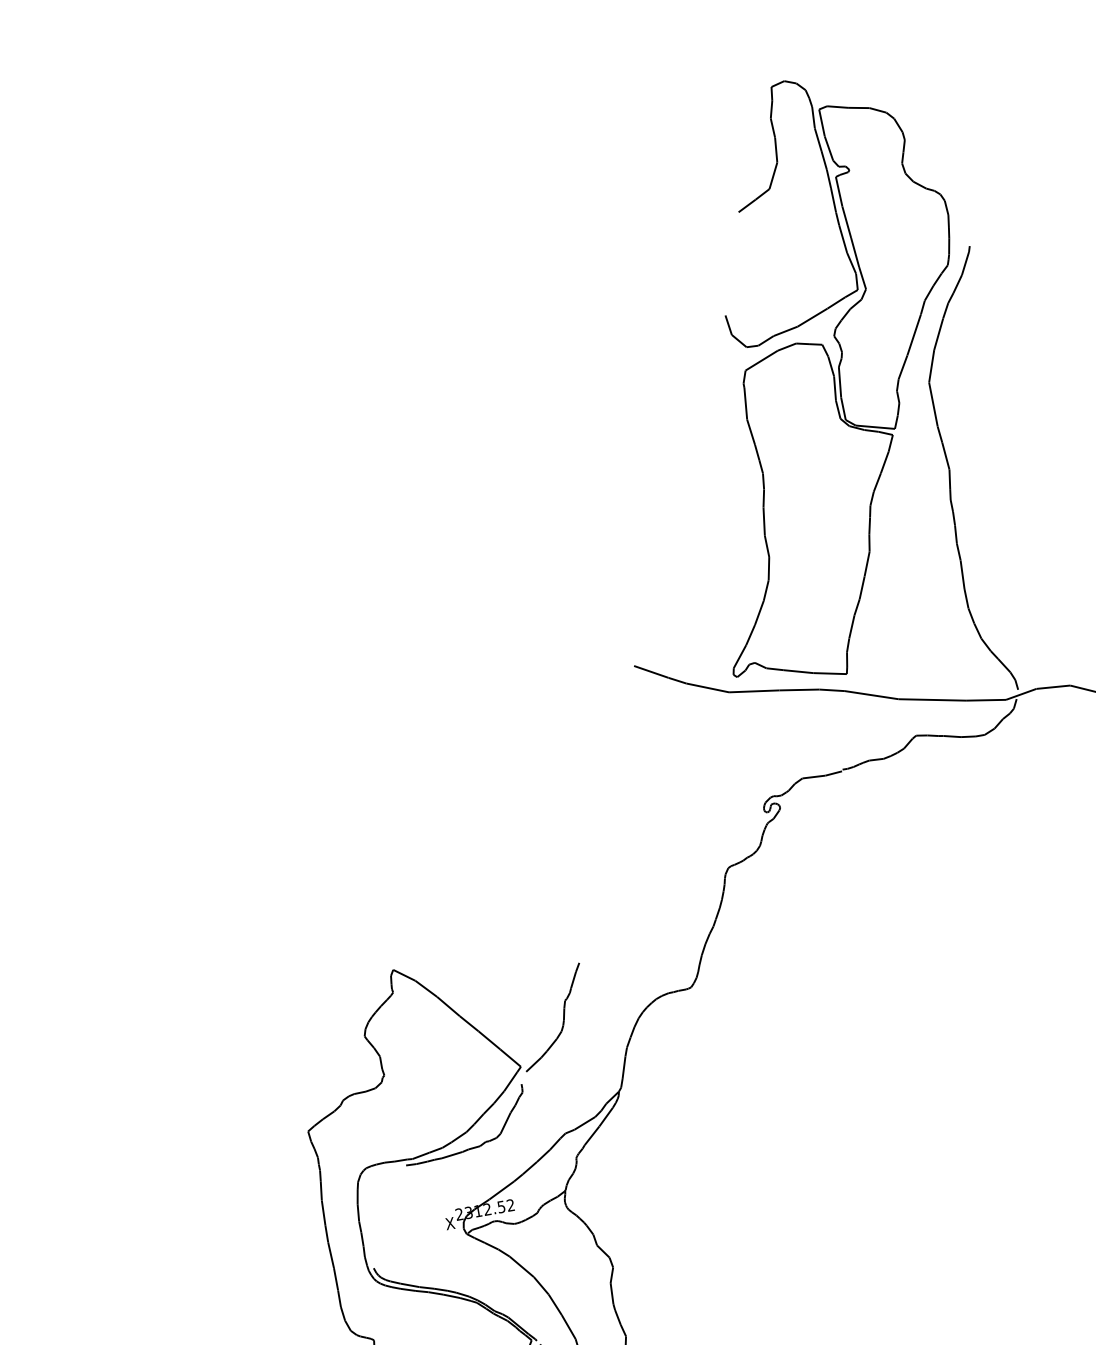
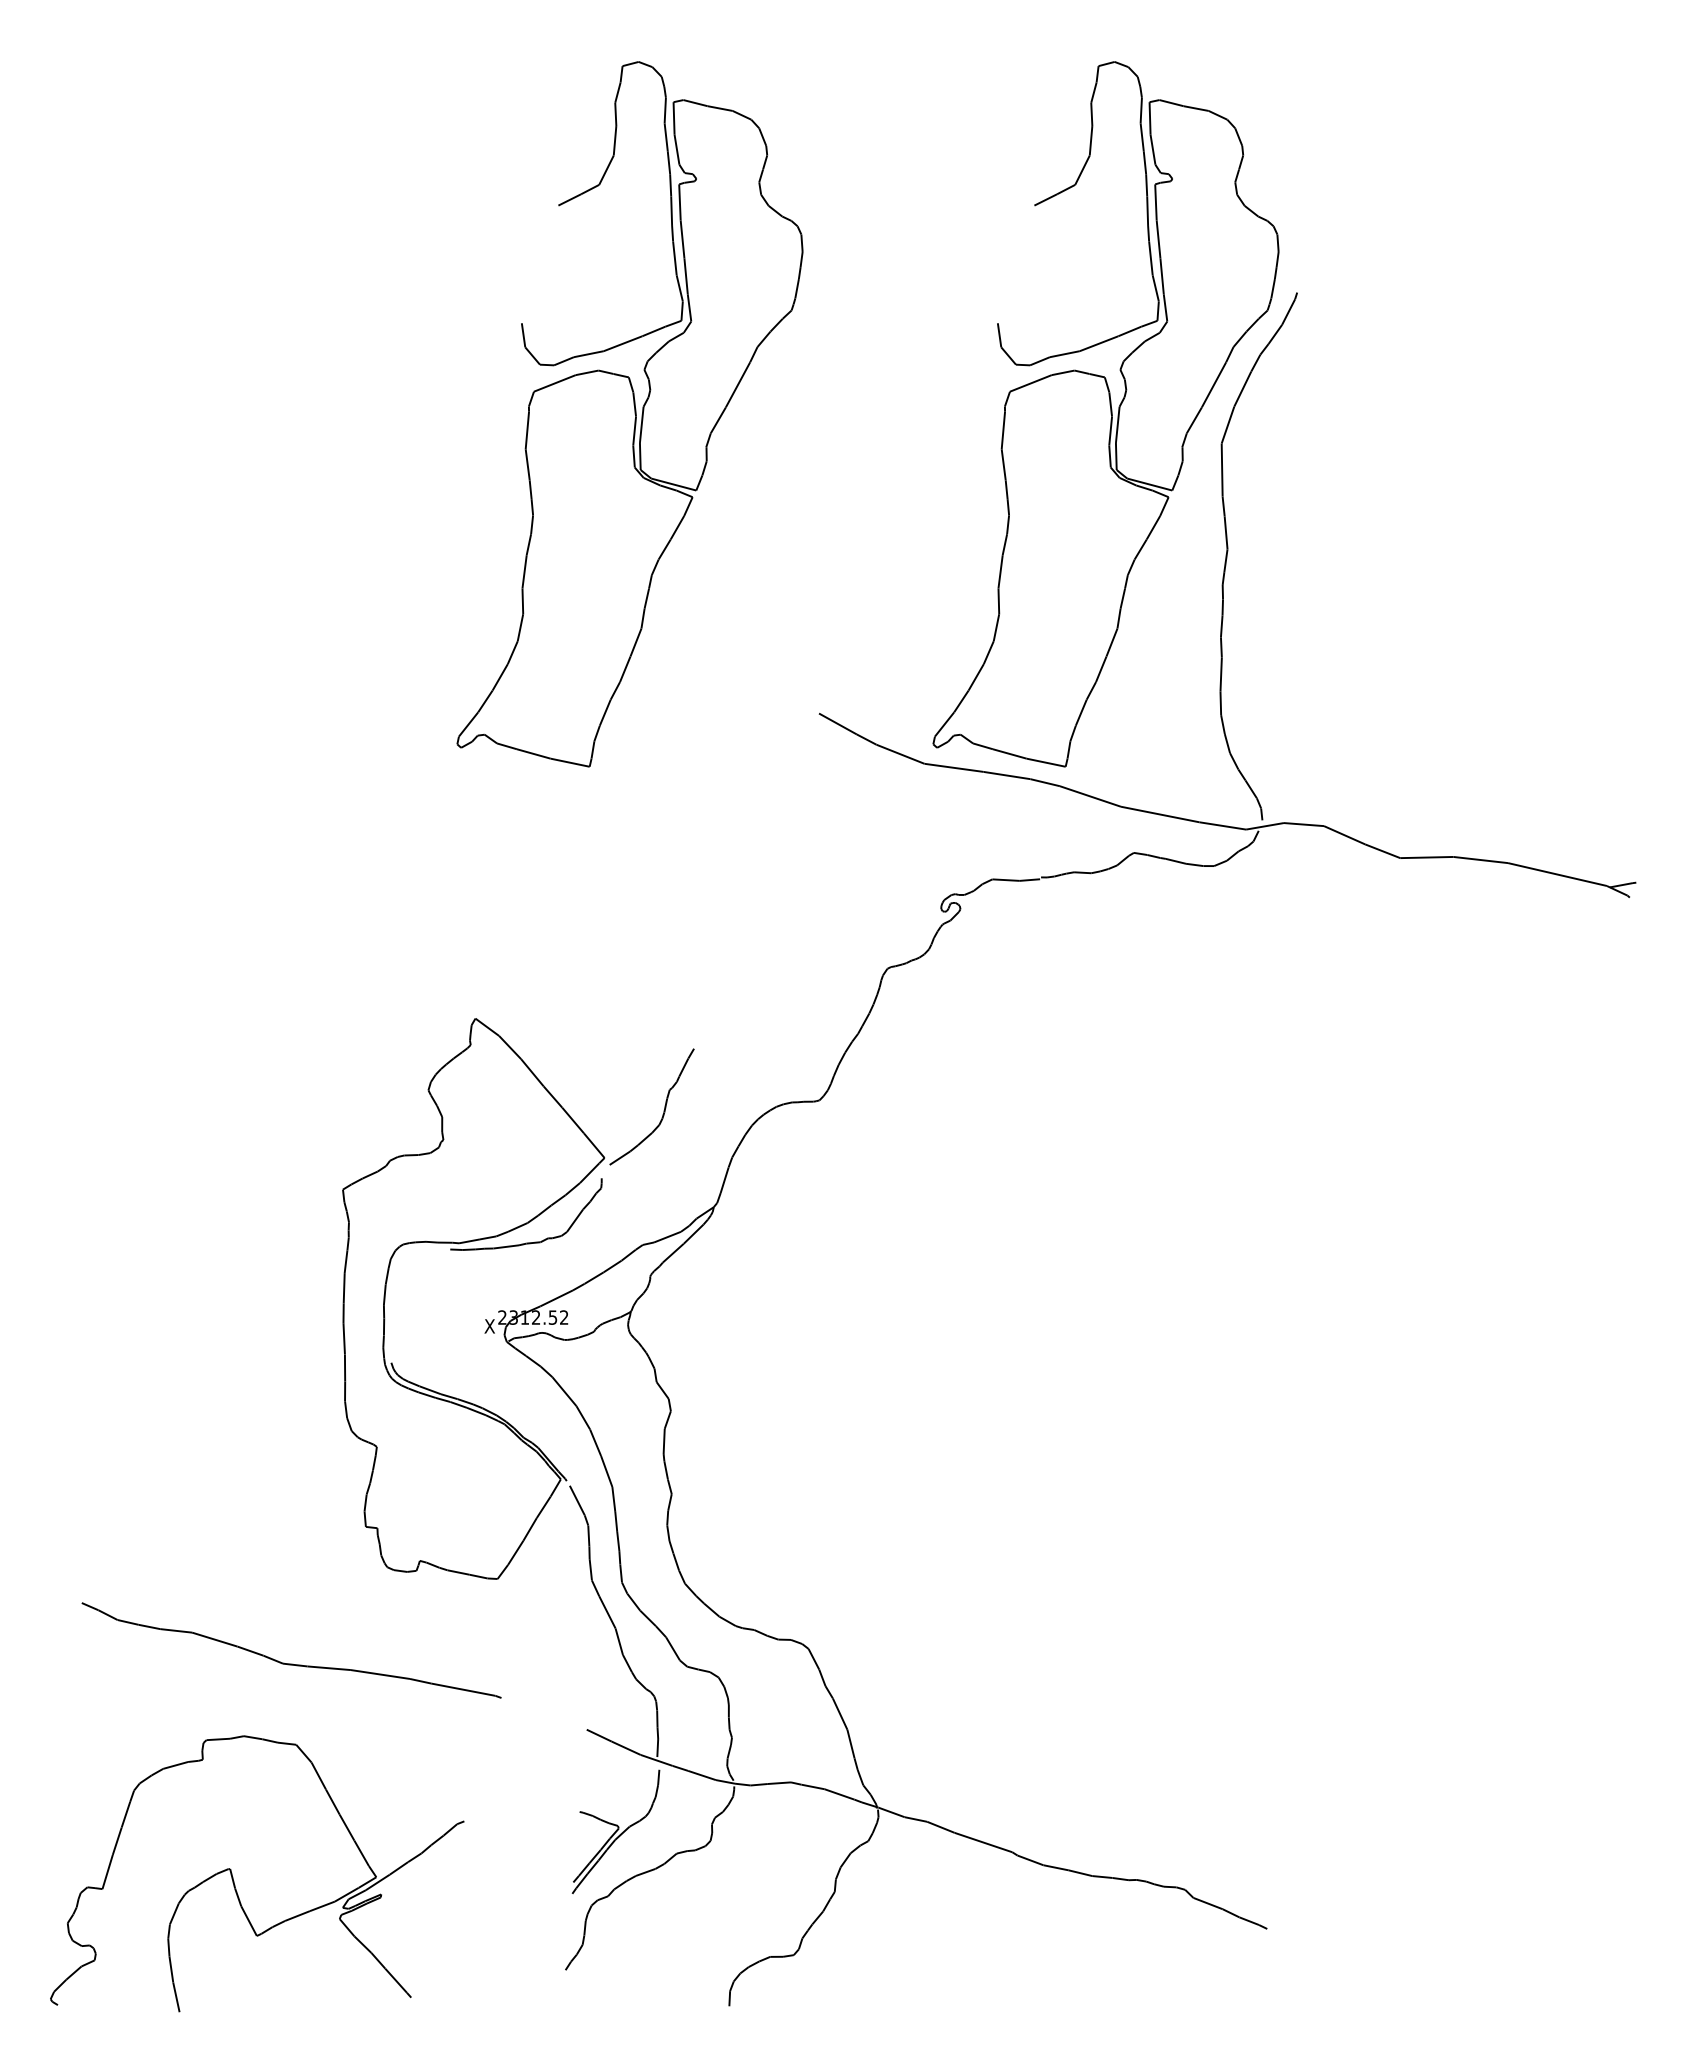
part: (432, 445) -> (629, 414), added

